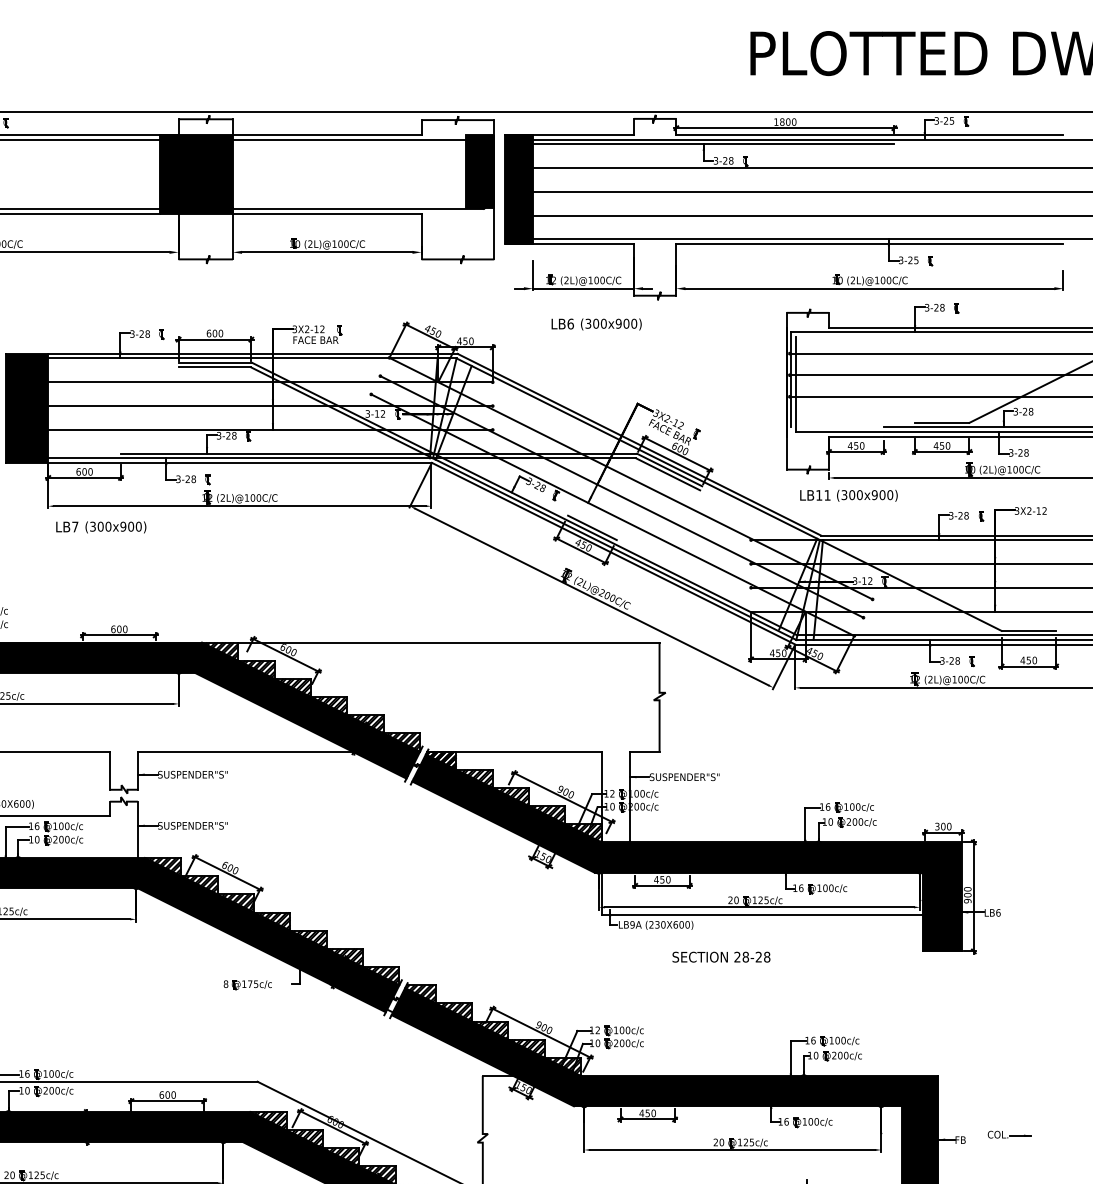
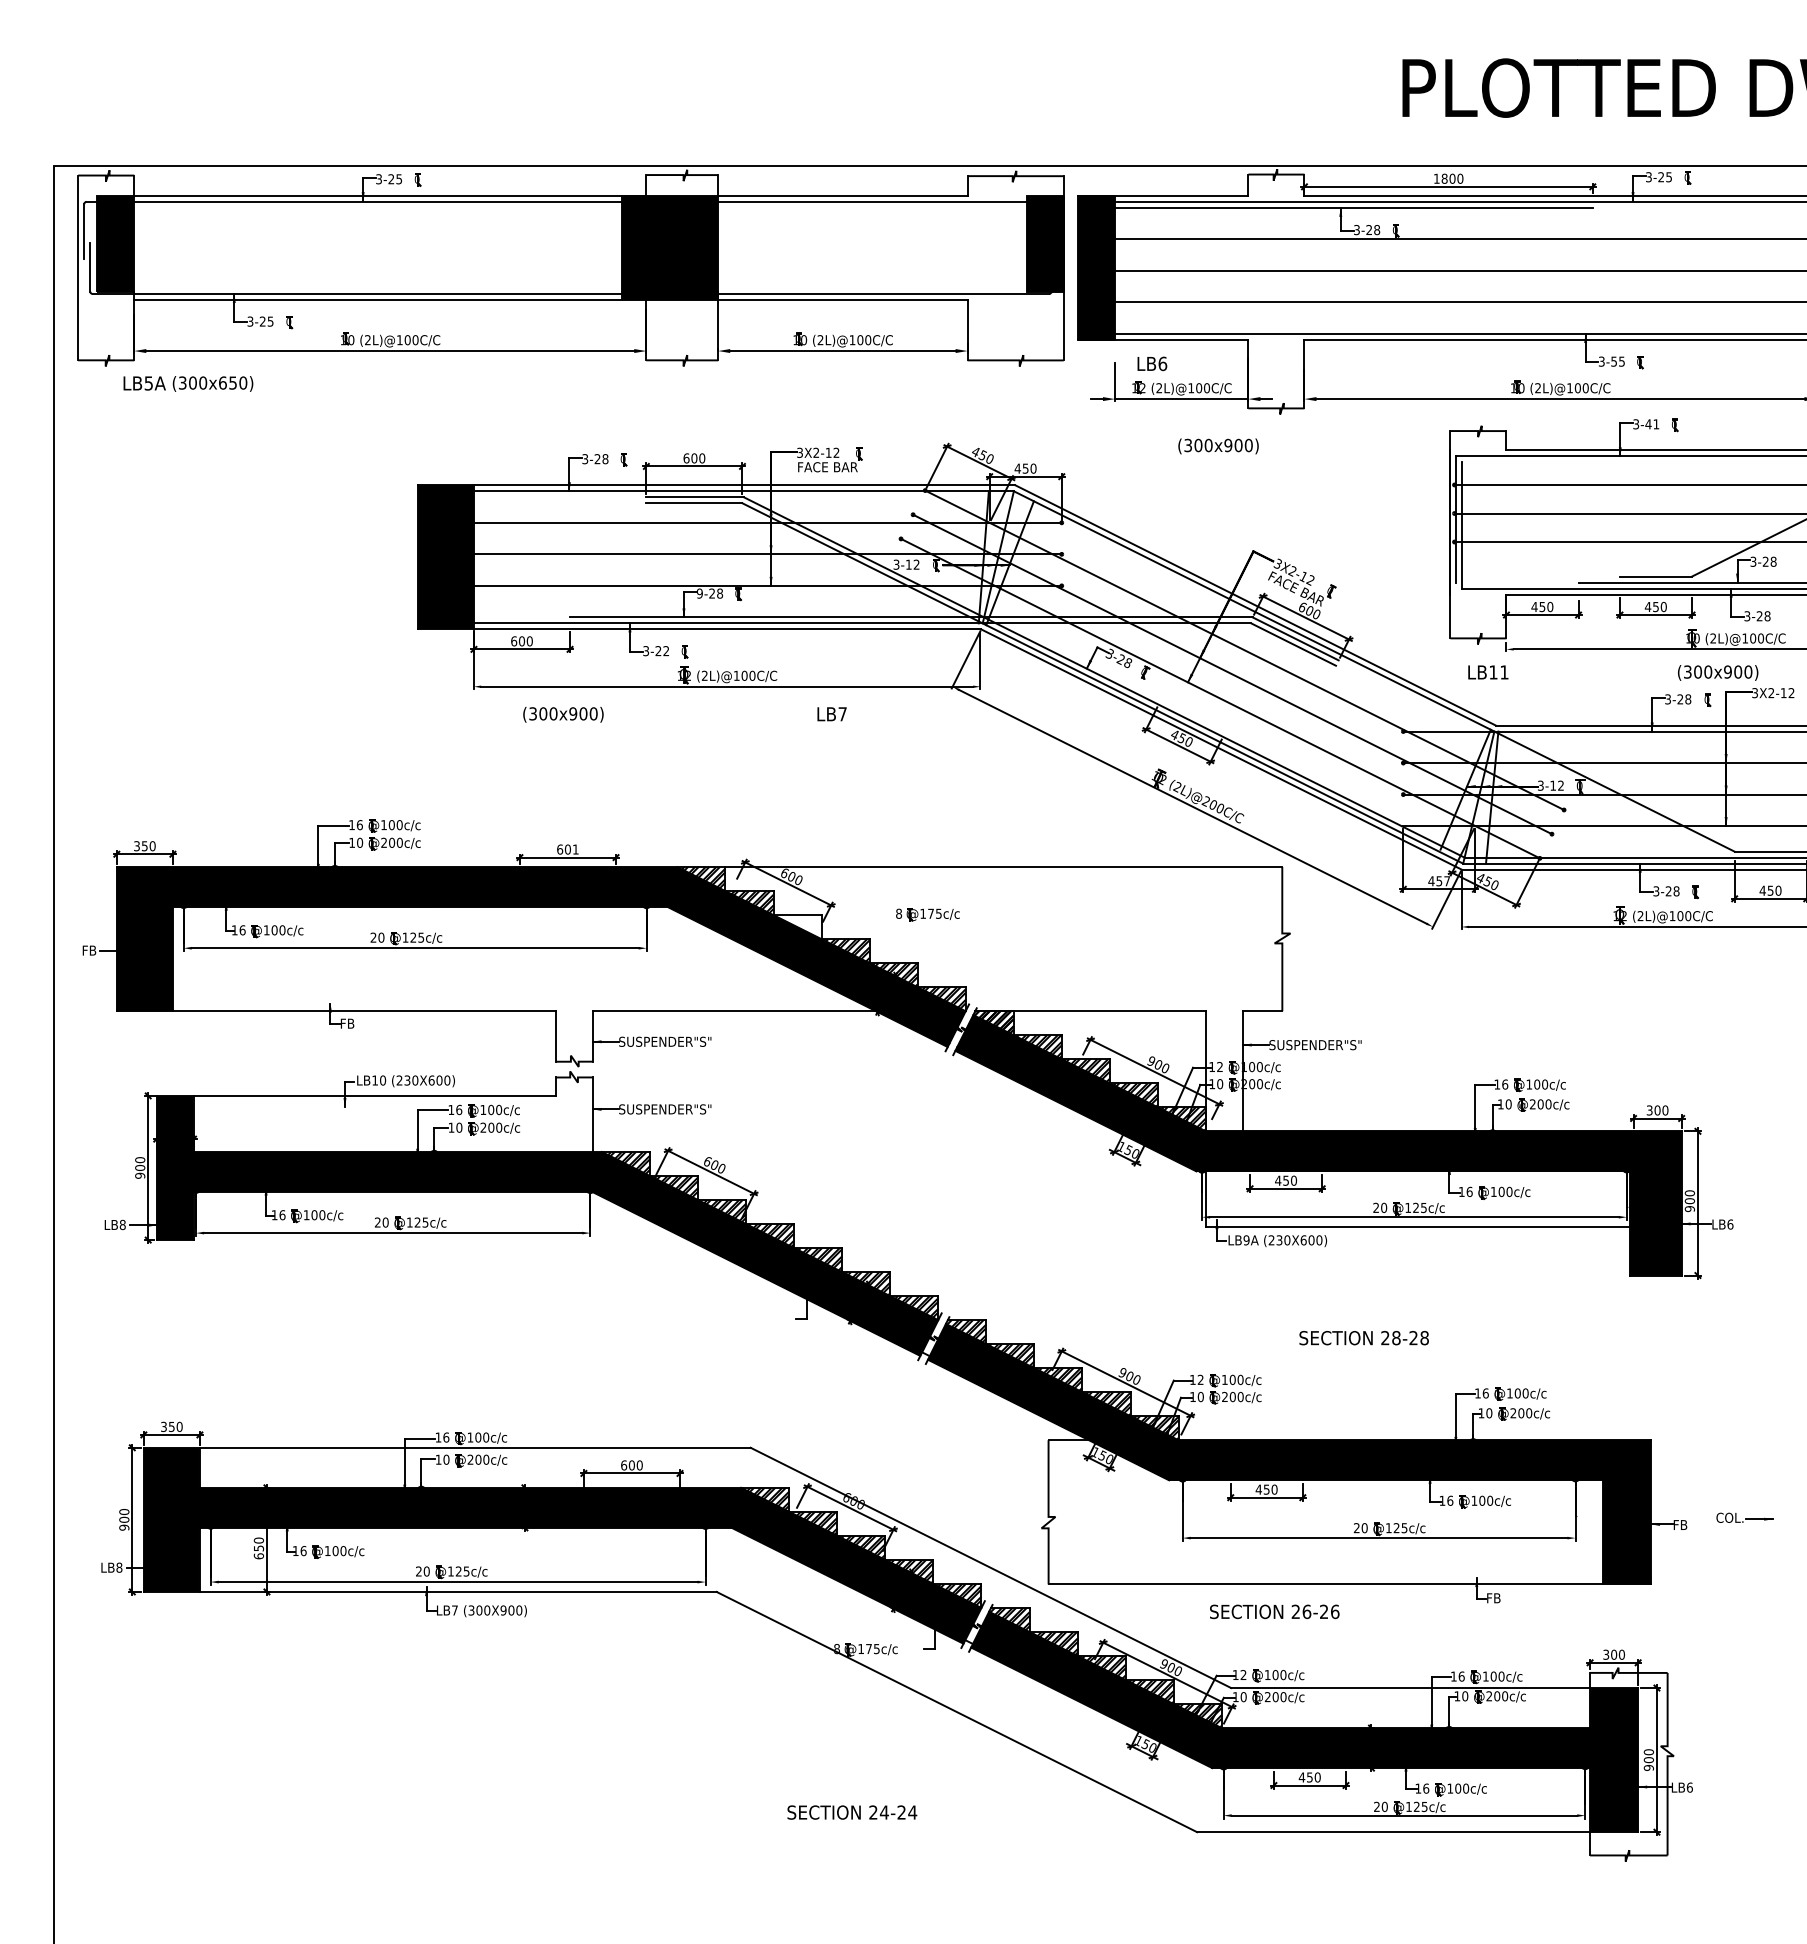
text: (909, 260) -> (1613, 361), 3-25 -> 3-55
text: (939, 307) -> (1652, 424), 3-28 -> 3-41
text: (562, 323) -> (1152, 363), moved
text: (218, 435) -> (699, 593), 3-28 -> 9-28
text: (193, 479) -> (666, 651), 3-28 -> 3-22
text: (867, 495) -> (1718, 672), moved
text: (66, 527) -> (831, 714), moved
line: (592, 527) -> (1193, 715), removed
text: (125, 629) -> (575, 849), 600 -> 601
text: (784, 653) -> (1447, 881), 450 -> 457
hatch: (292, 687) -> (797, 926), removed
text: (720, 957) -> (1363, 1338), moved
part: (247, 984) -> (927, 914), moved

